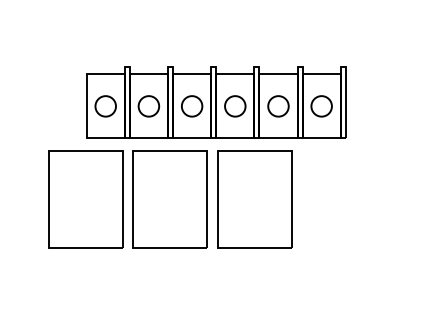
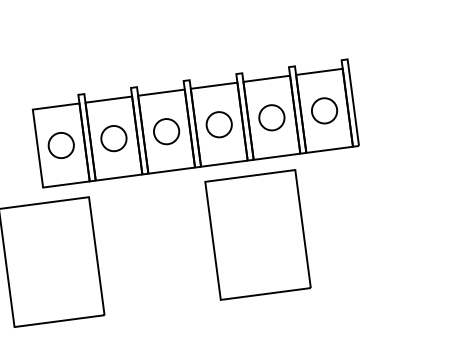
part: (169, 199) -> (153, 248), removed

